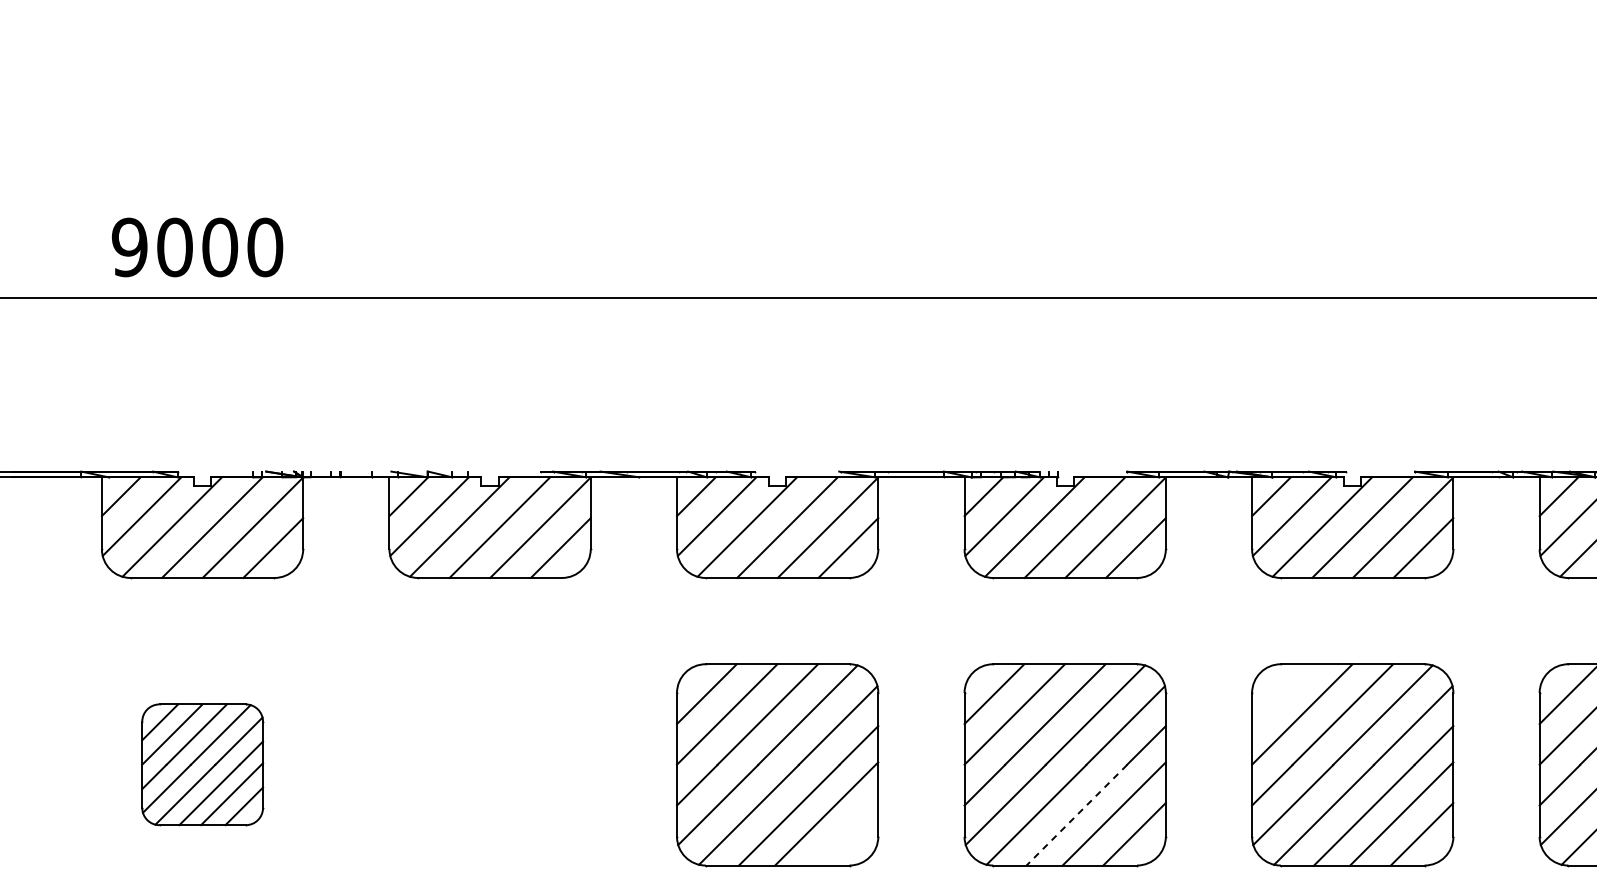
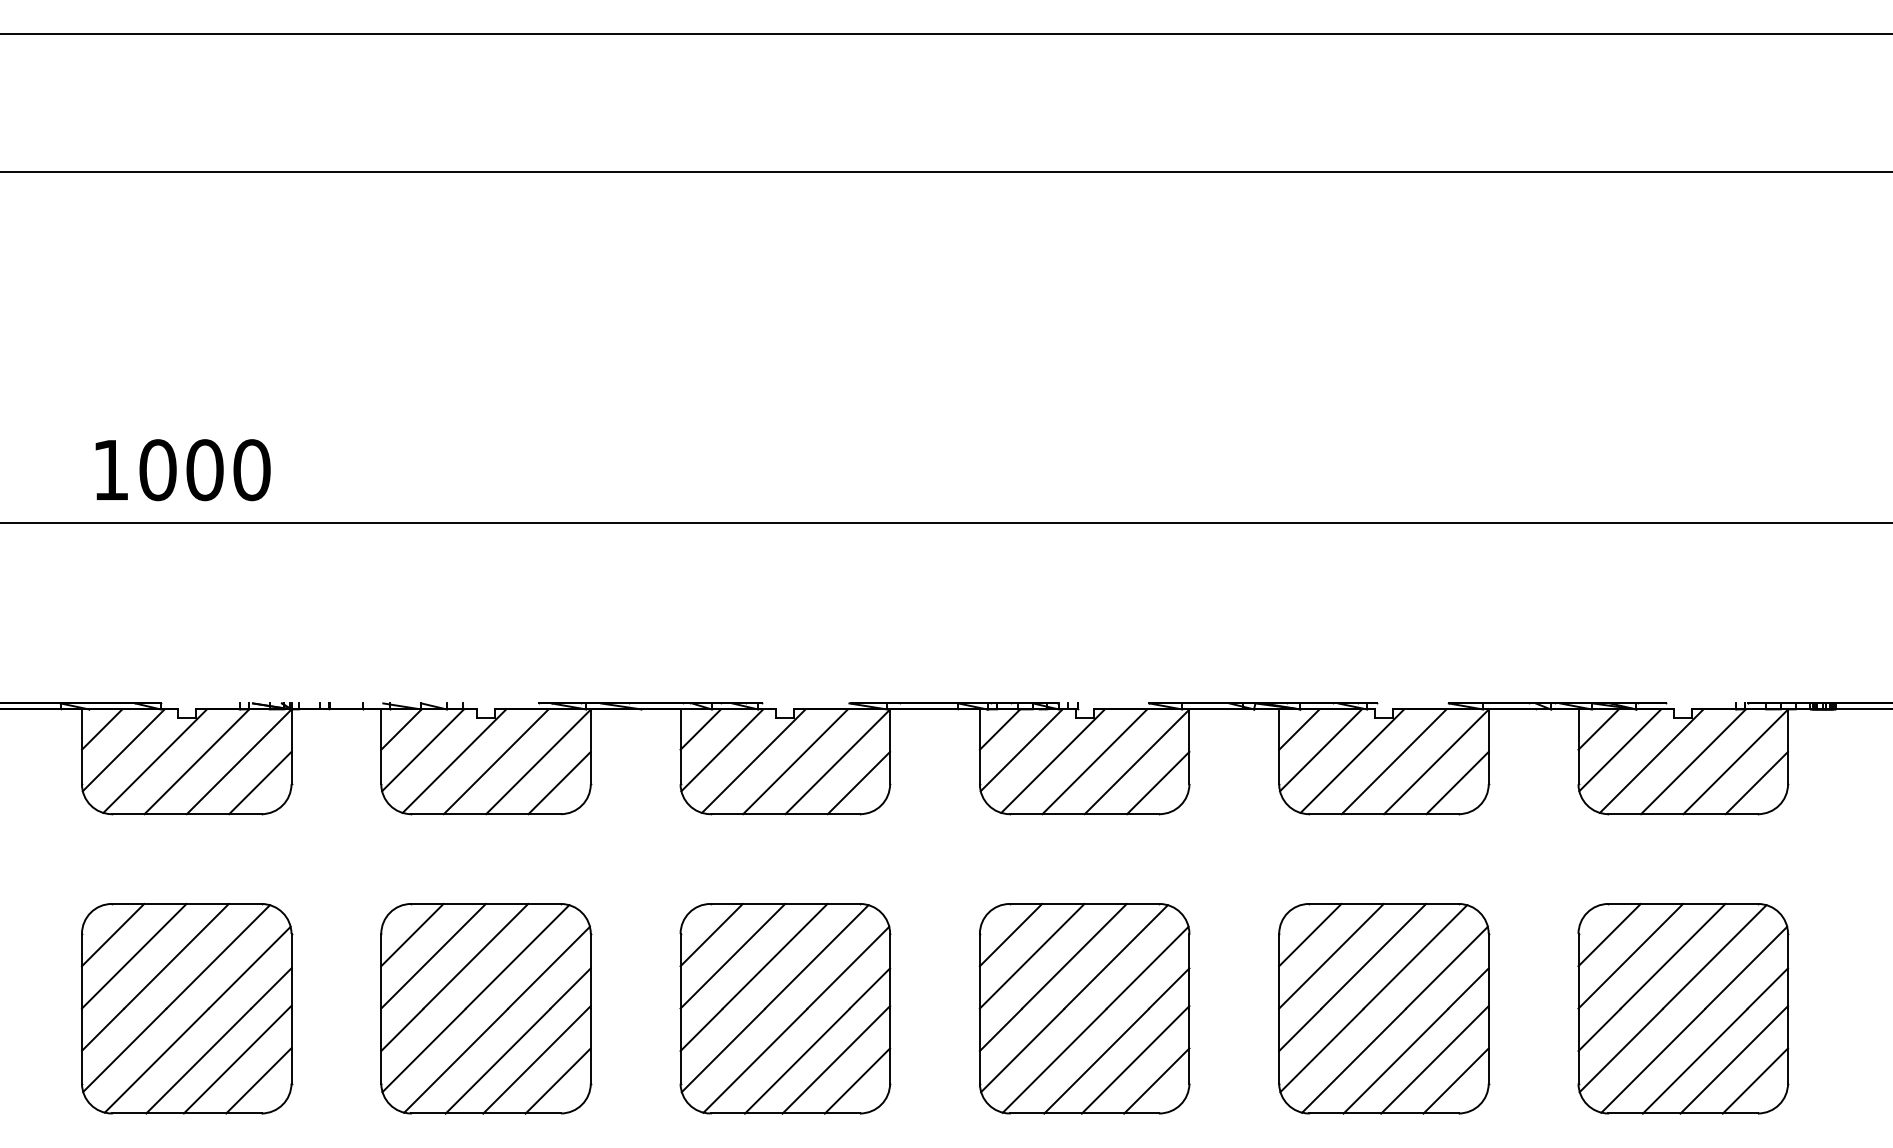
text: (129, 247) -> (110, 470), 9000 -> 1000
line: (1282, 693) -> (1310, 934), added
part: (202, 764) -> (186, 1008), size x1.67
part: (490, 764) -> (486, 1008), added
line: (1076, 815) -> (1096, 1061), dashed -> solid
line: (846, 833) -> (857, 1080), added

